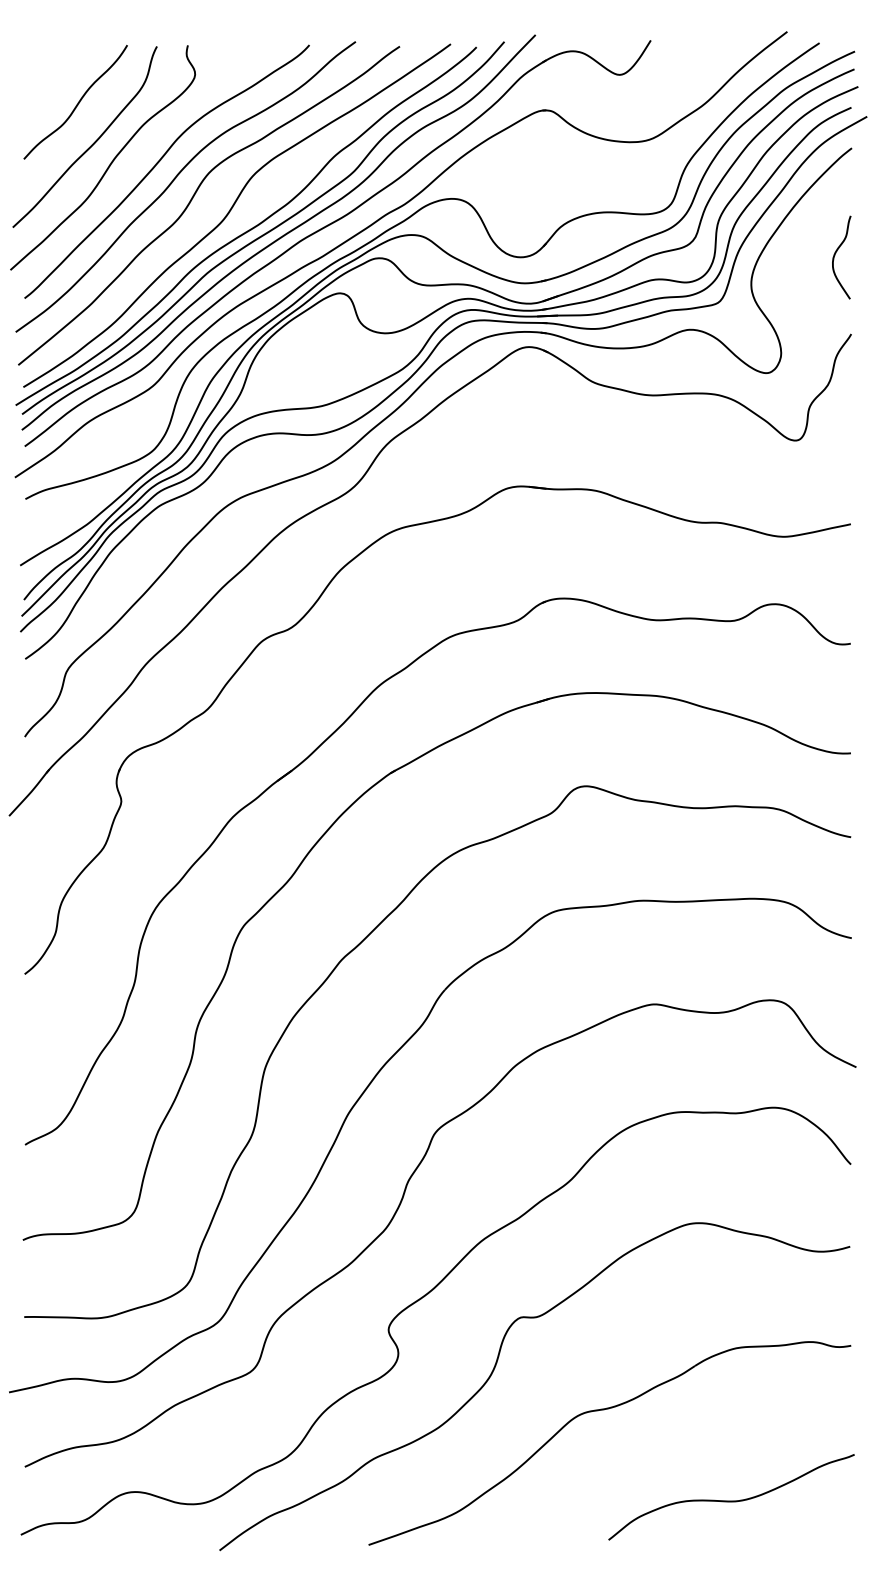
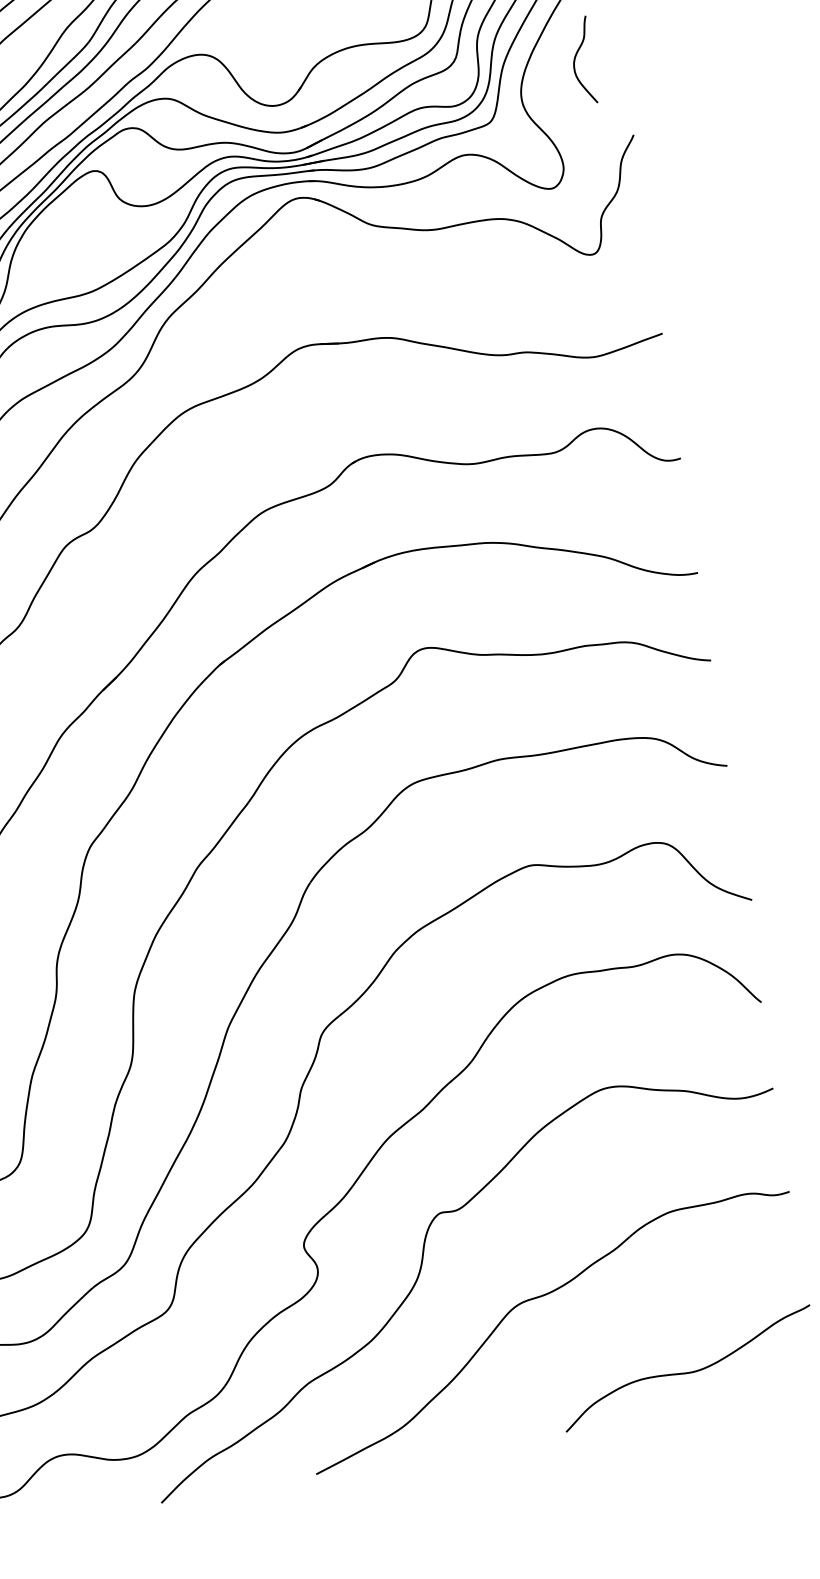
curve: (835, 255) -> (575, 59), moved

